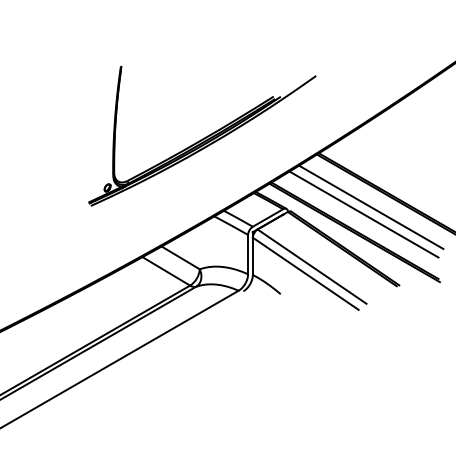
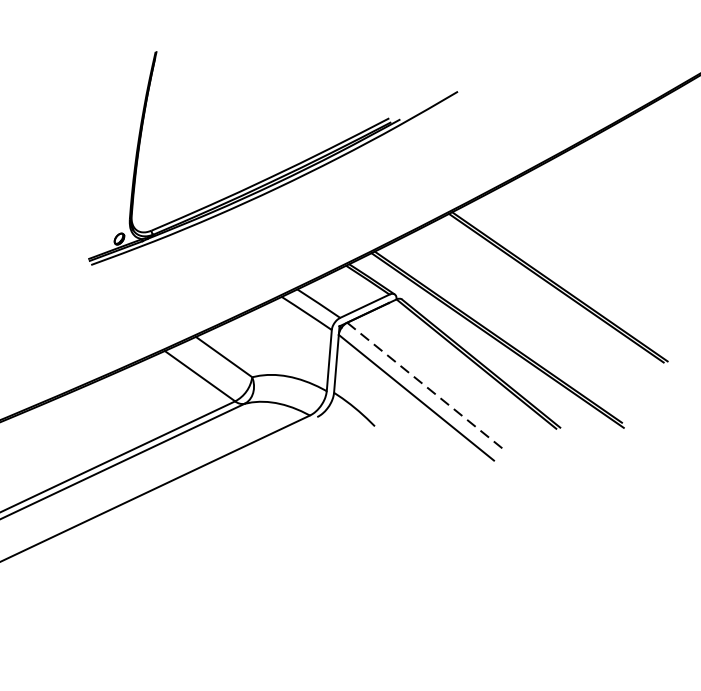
line: (371, 207) -> (527, 303), removed
line: (363, 214) -> (513, 313), removed
line: (312, 266) -> (427, 387), solid -> dashed

